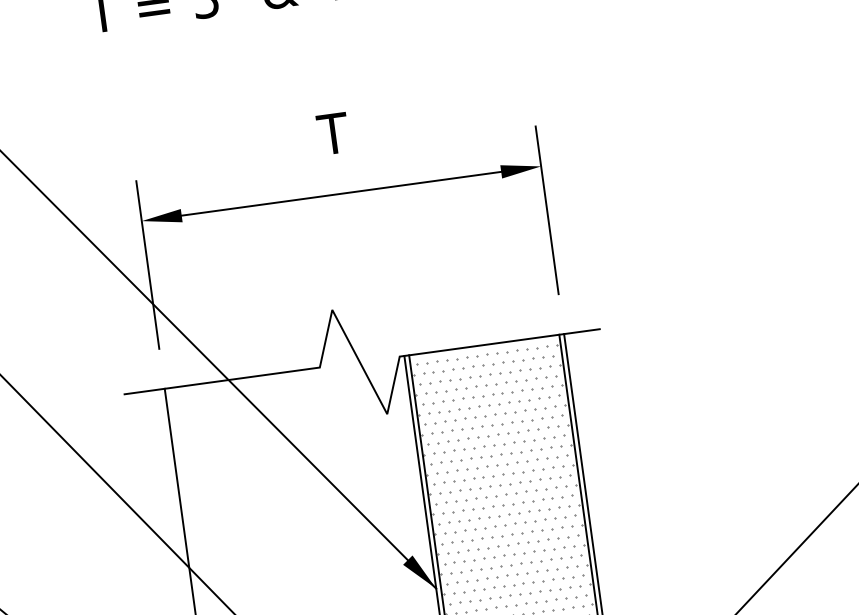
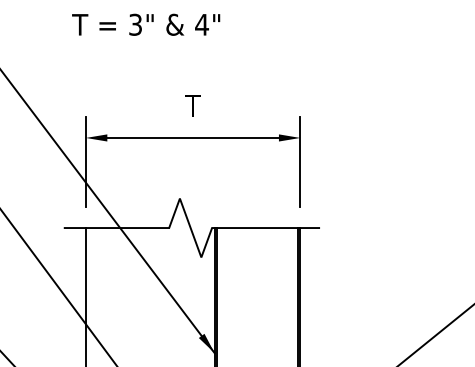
hatch: (500, 474) -> (256, 297), removed

